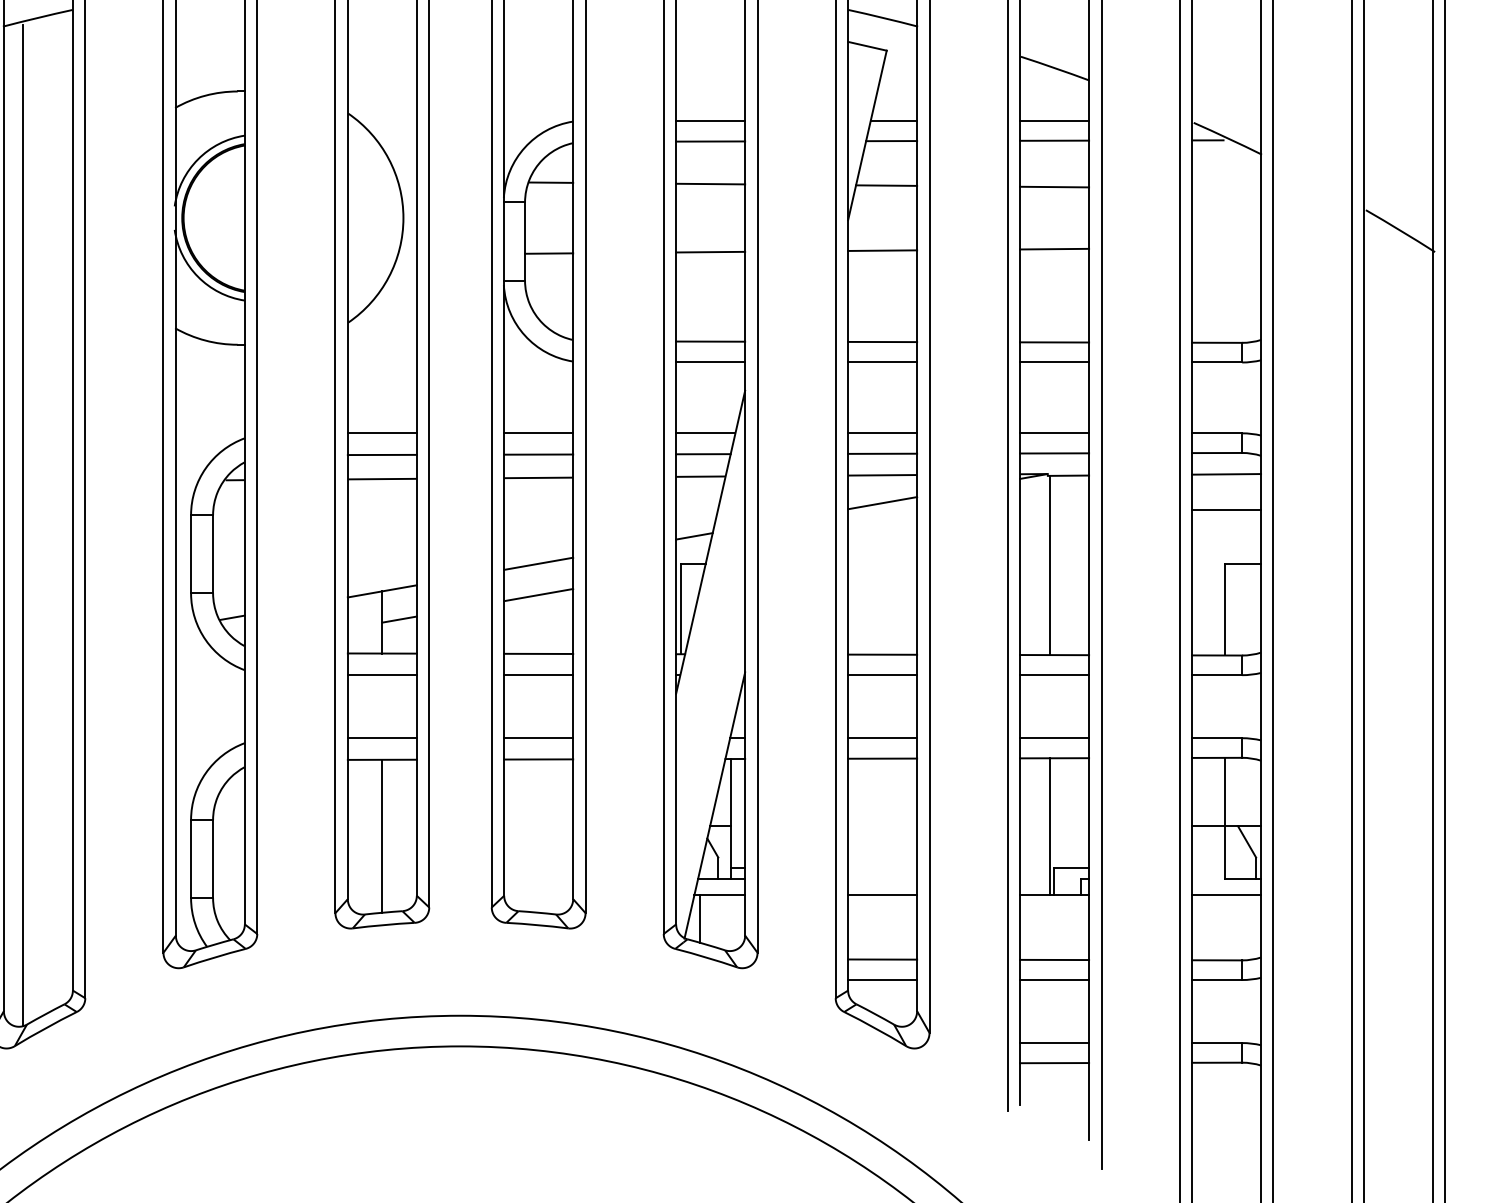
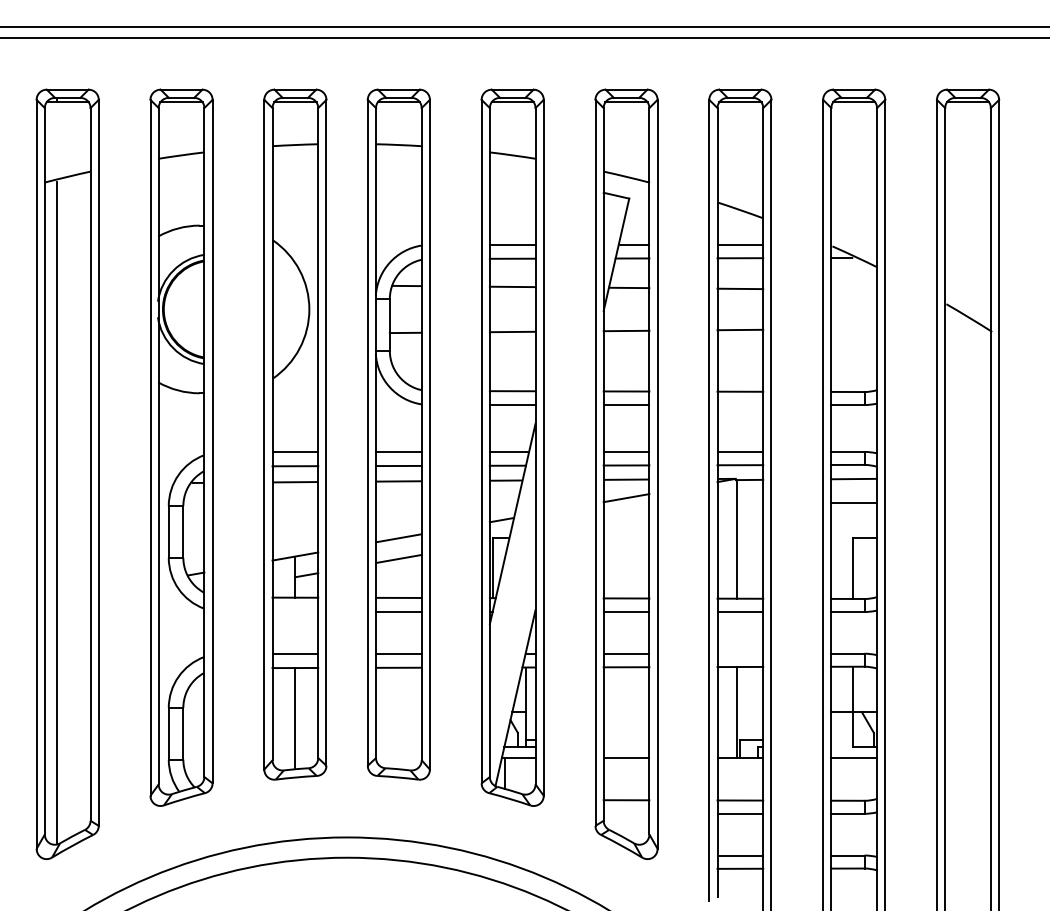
line: (1054, 363) -> (740, 405), removed
line: (382, 675) -> (295, 612), removed
line: (1054, 737) -> (740, 653), removed
line: (882, 979) -> (626, 813), removed

